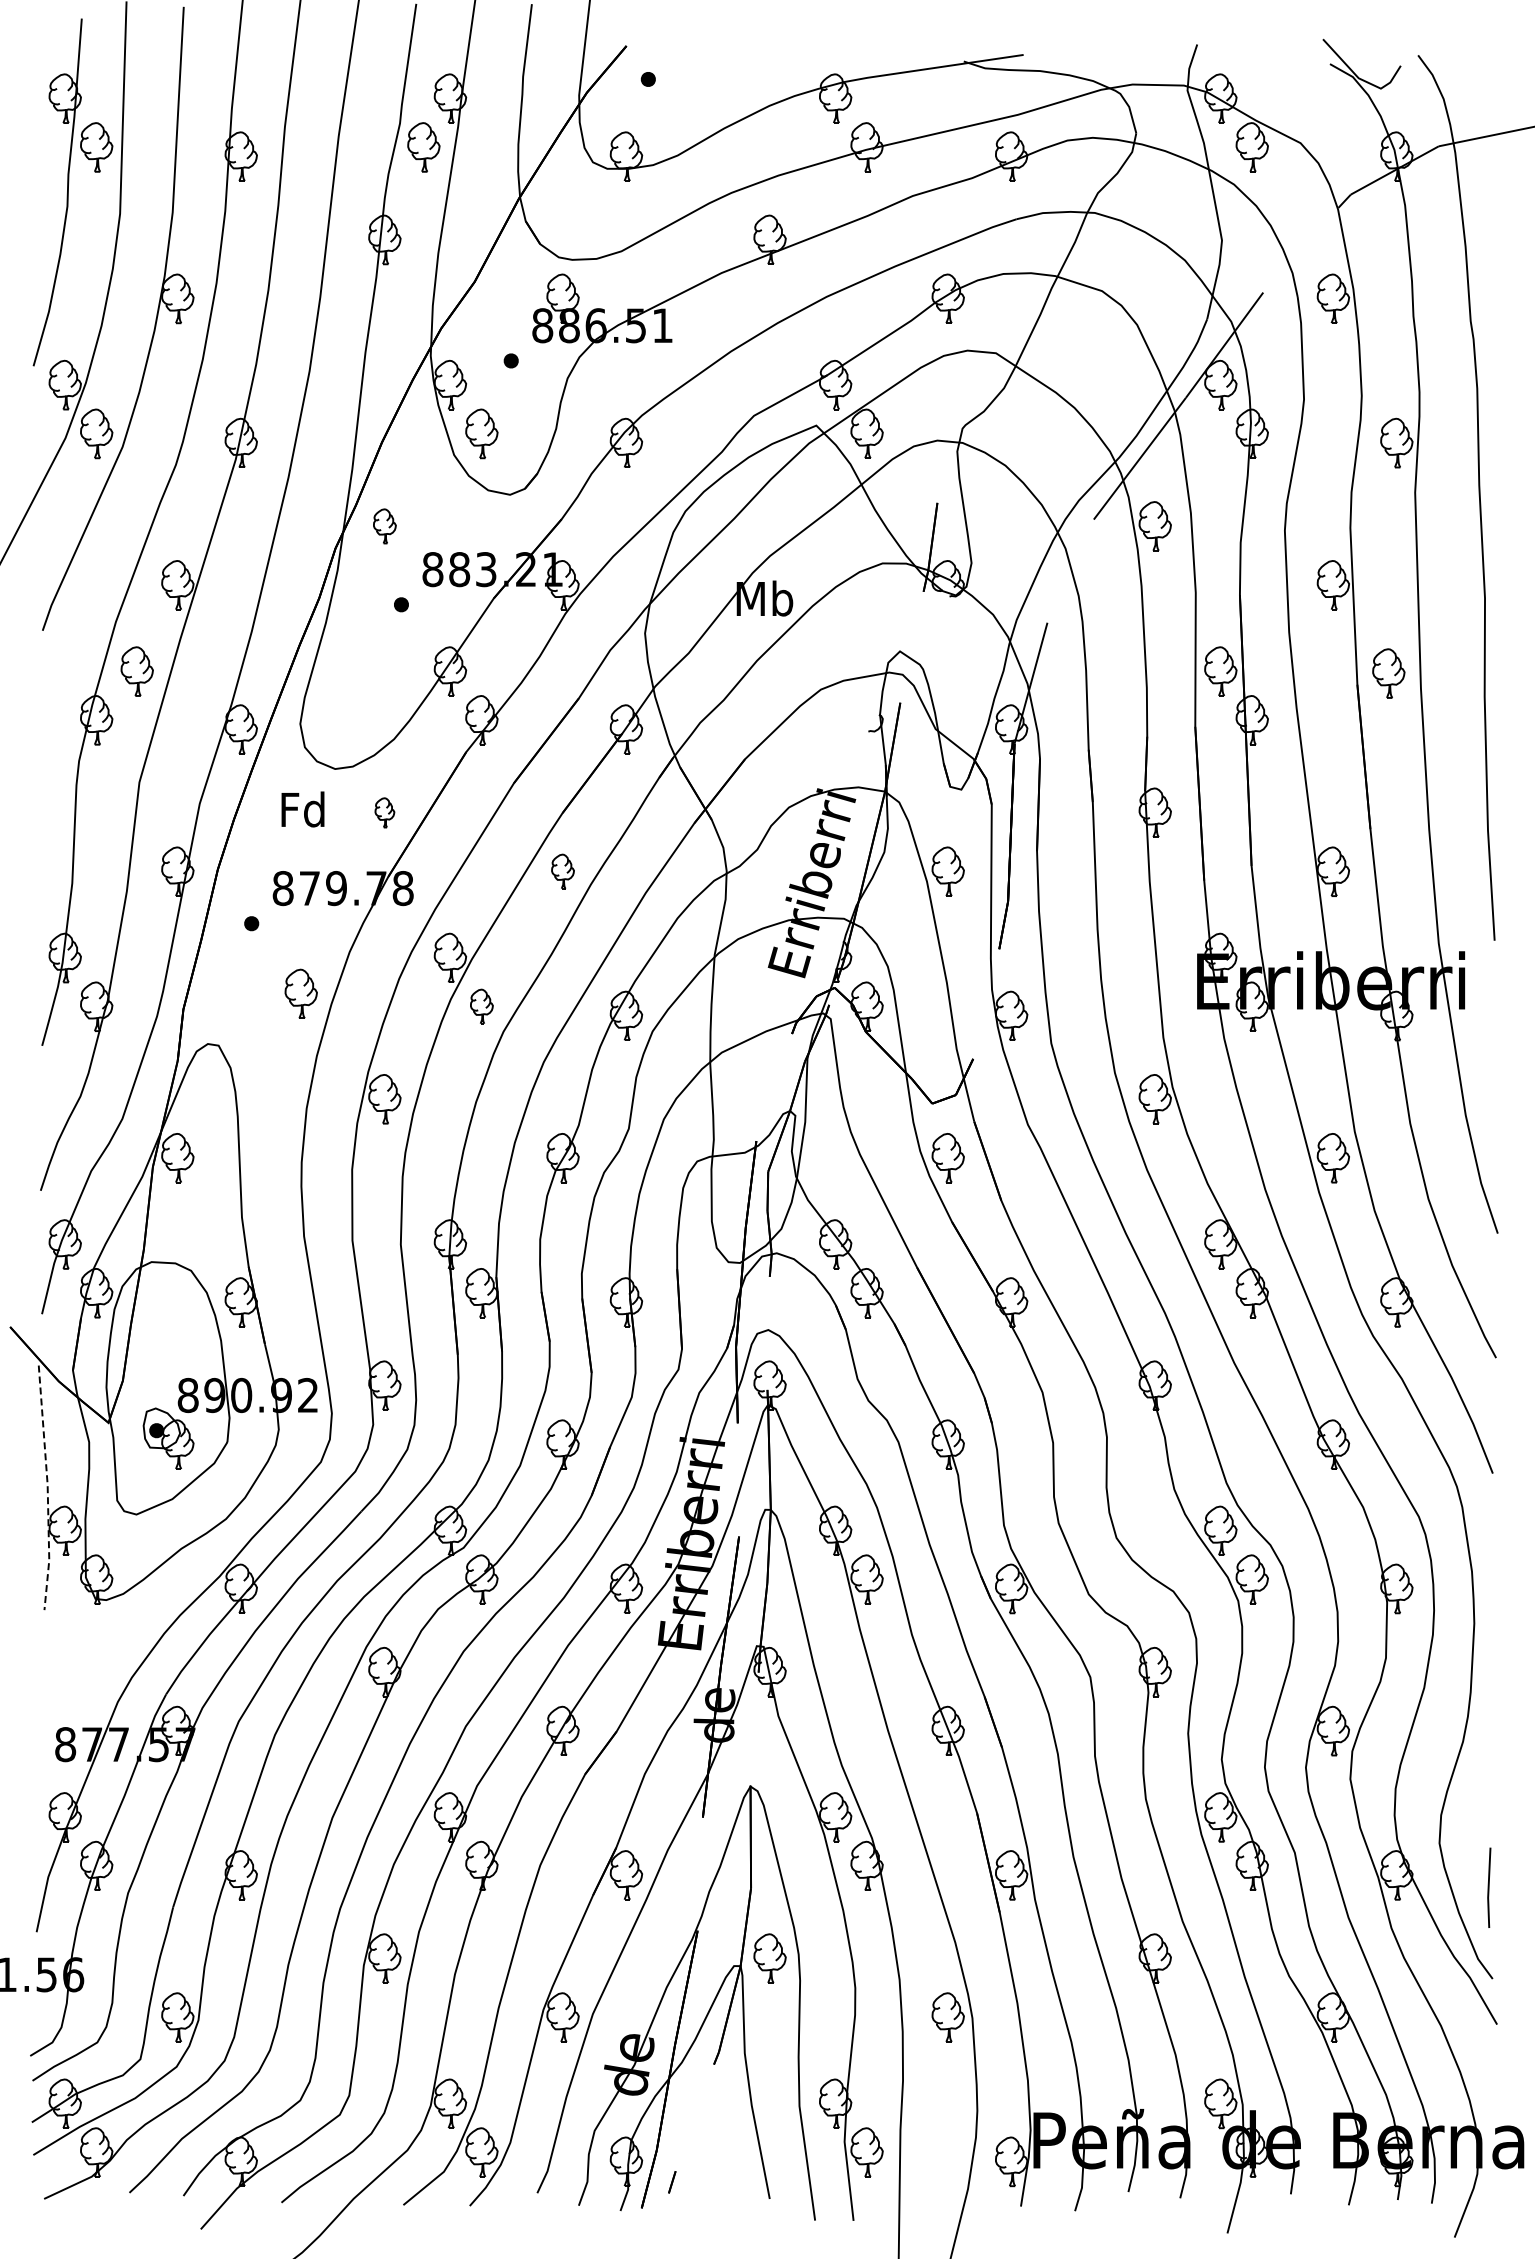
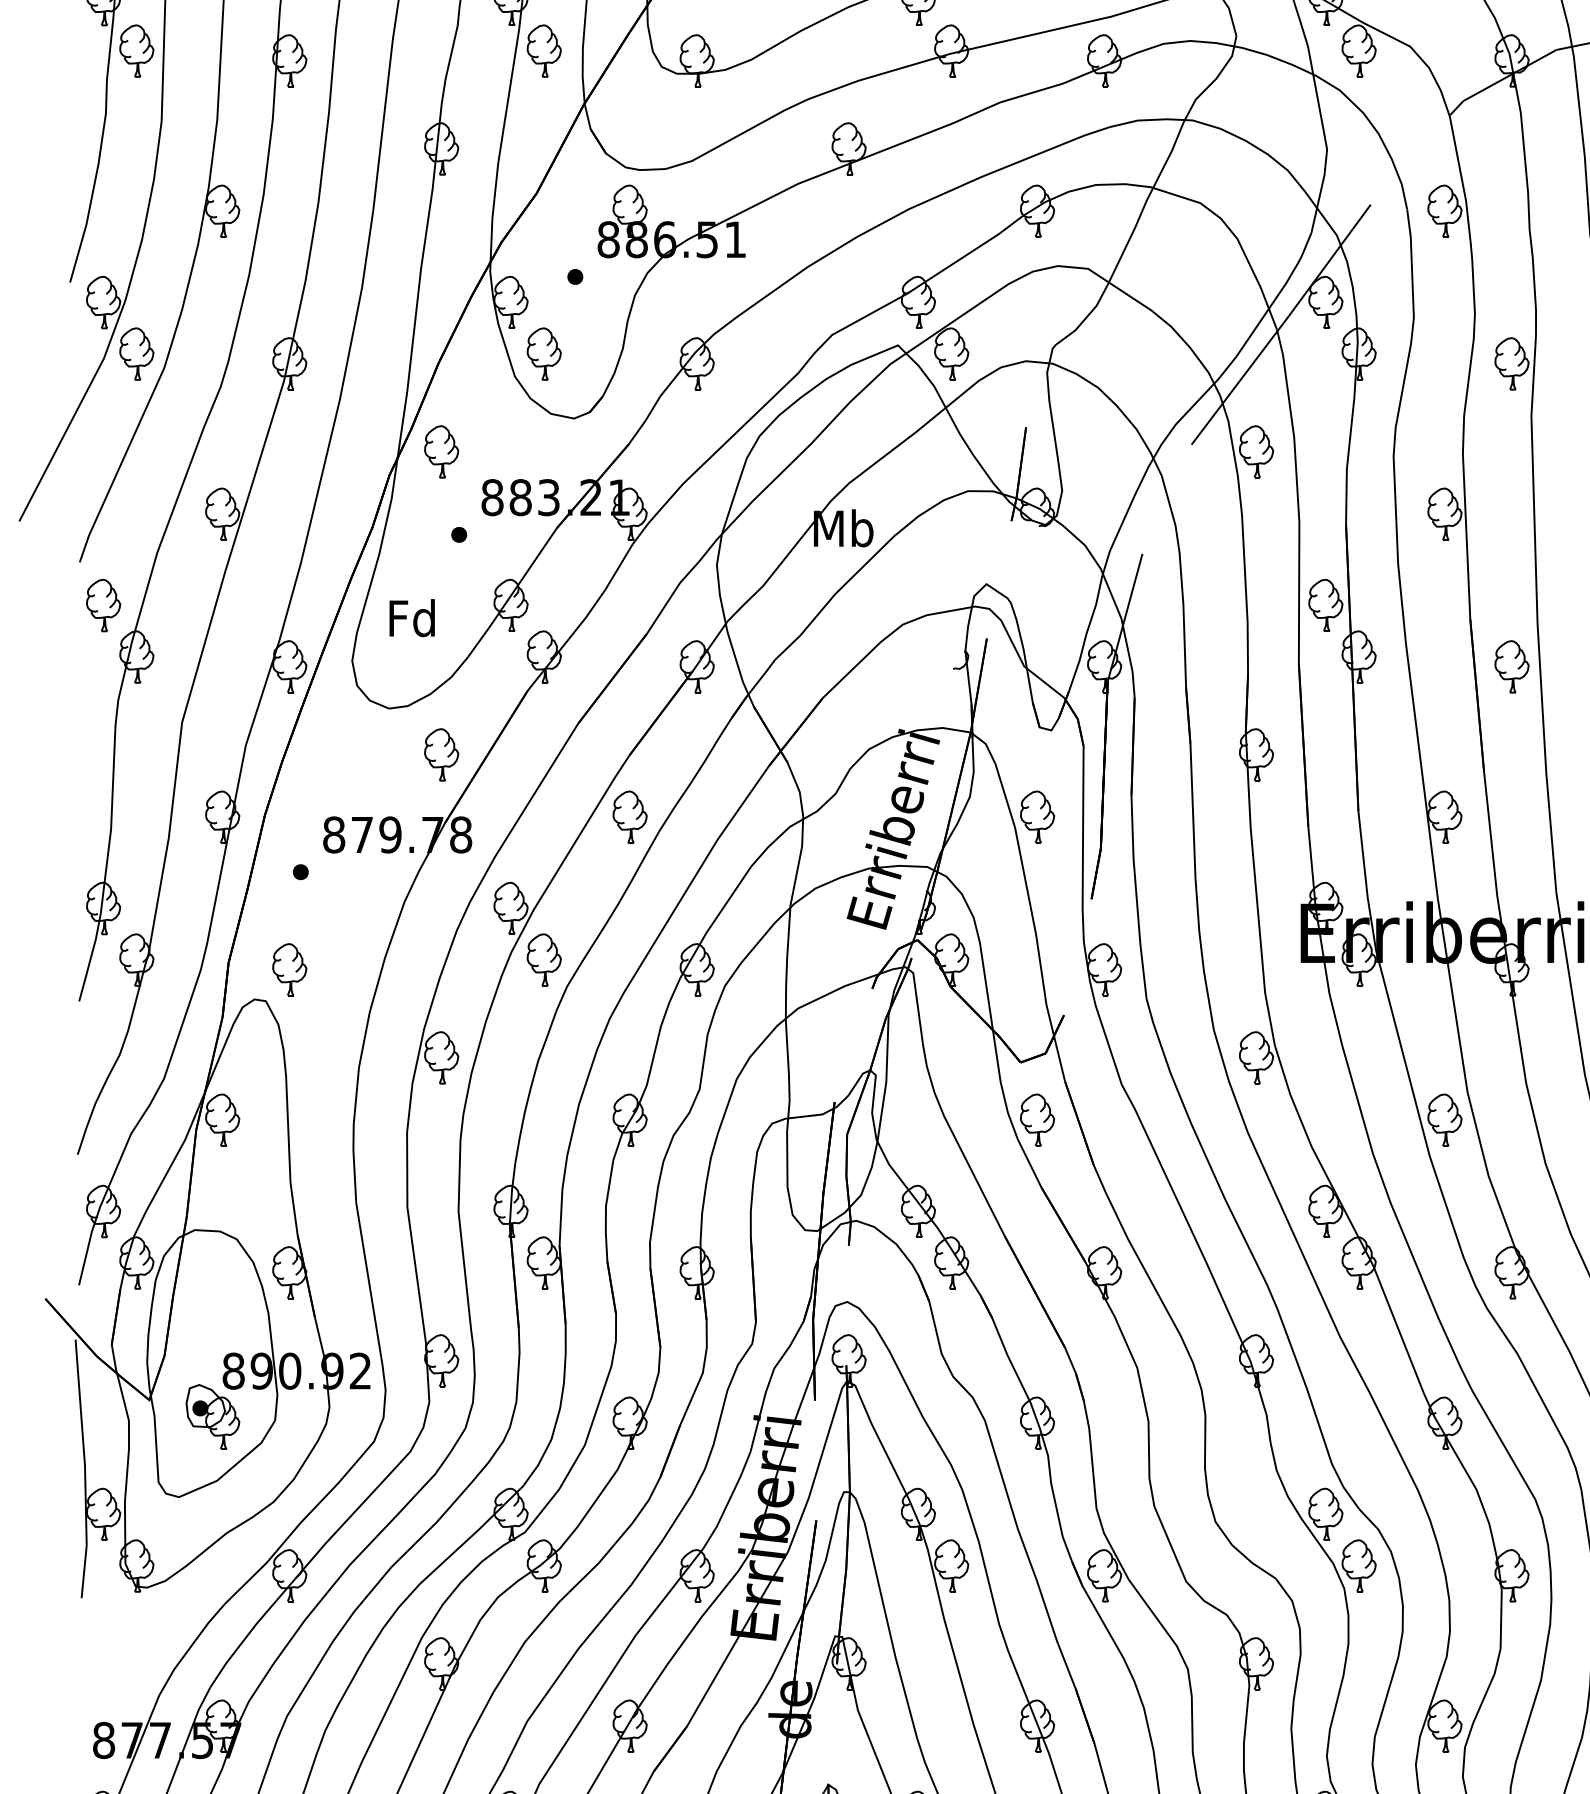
part: (423, 147) -> (543, 51), moved
part: (384, 526) -> (441, 452), size x1.43
part: (136, 671) -> (102, 605), moved
part: (1388, 673) -> (1511, 666), moved
text: (302, 809) -> (411, 618), moved
part: (384, 812) -> (441, 754), size x1.67
part: (562, 871) -> (629, 816), size x1.43
part: (300, 993) -> (288, 969), moved
part: (481, 1006) -> (543, 959), size x1.43
line: (47, 1488) -> (84, 1469), dashed -> solid

